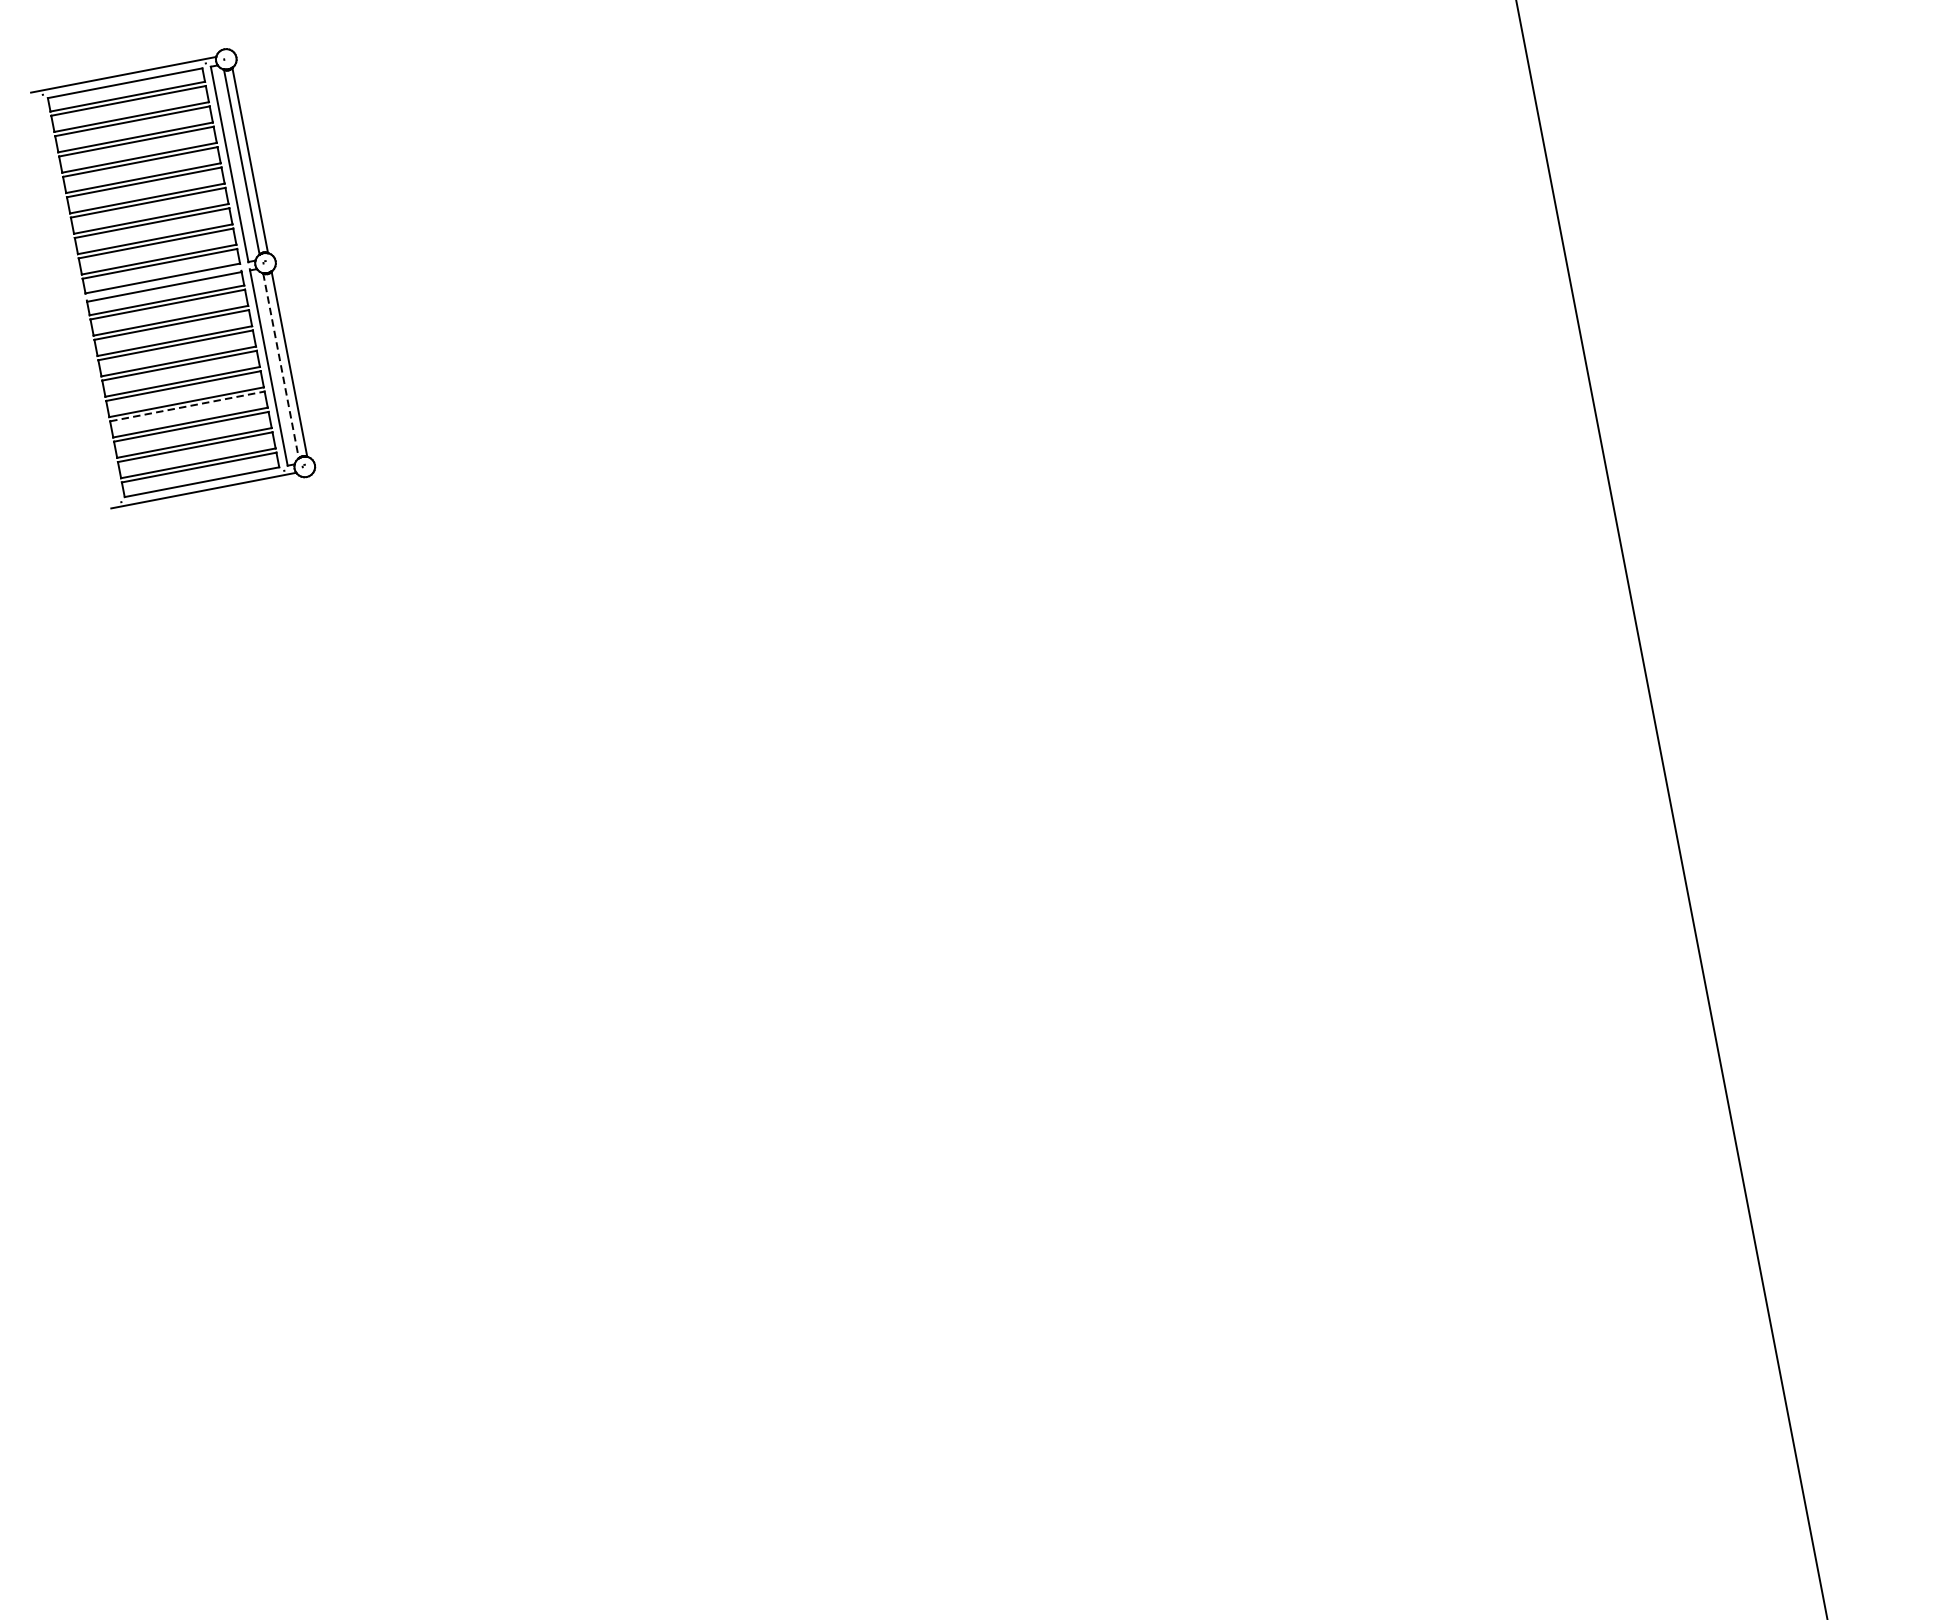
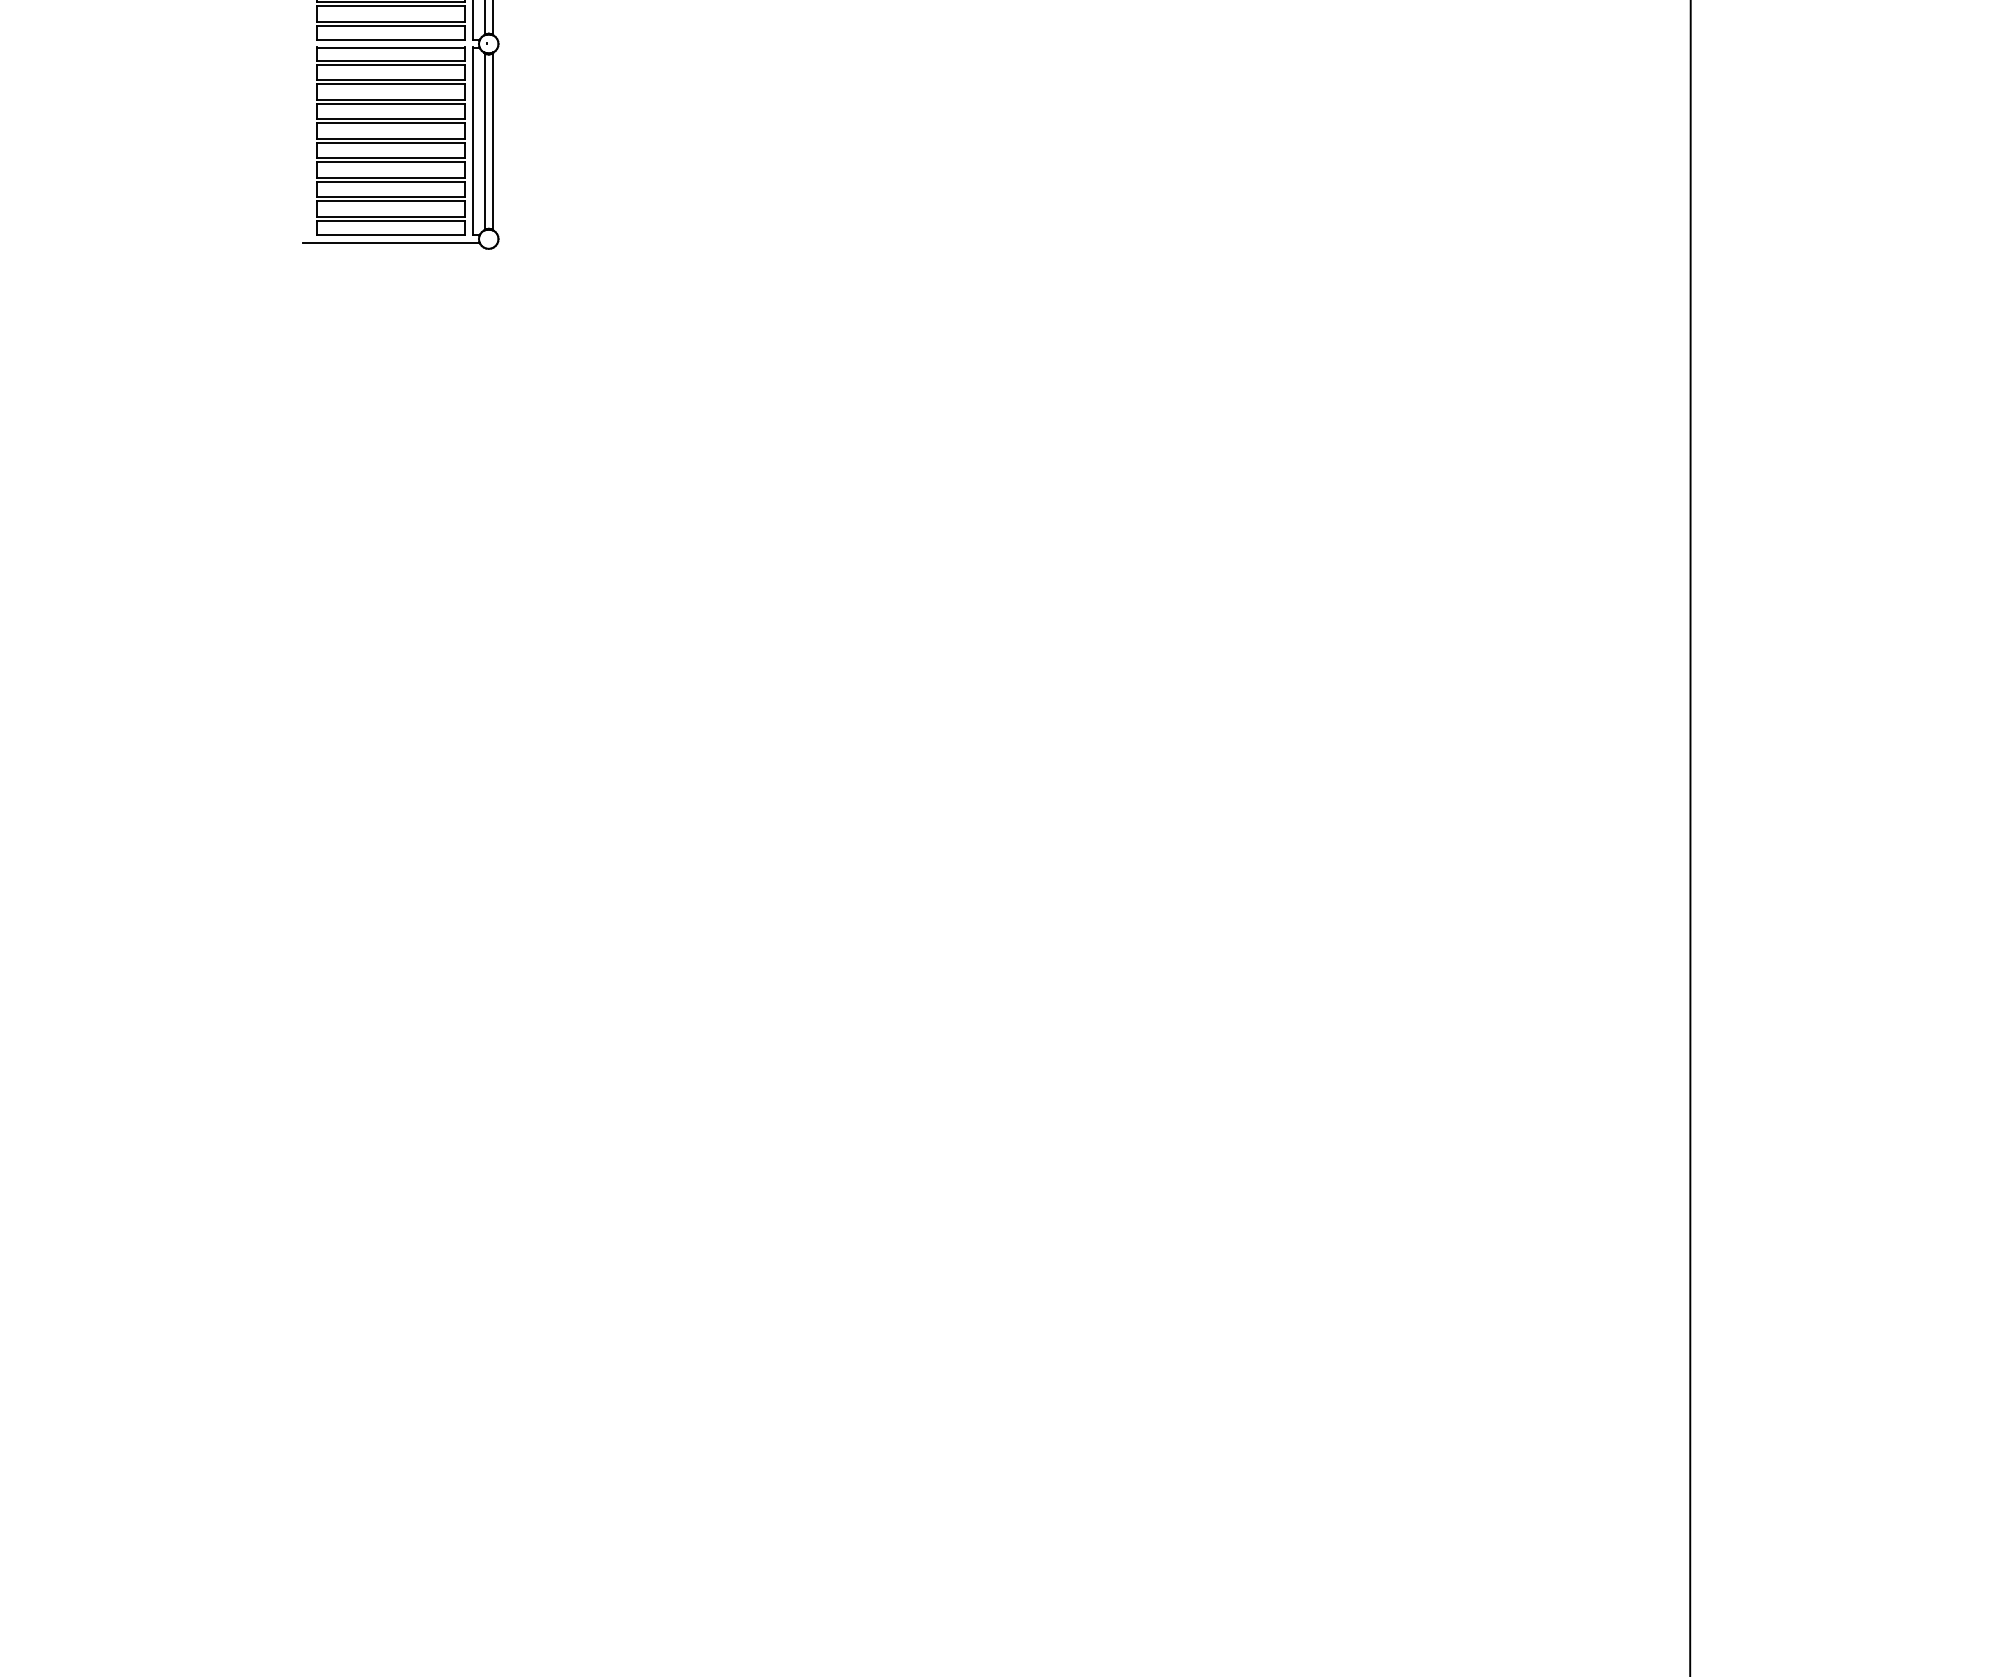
line: (280, 365) -> (484, 141), dashed -> solid
line: (187, 406) -> (391, 162), dashed -> solid

